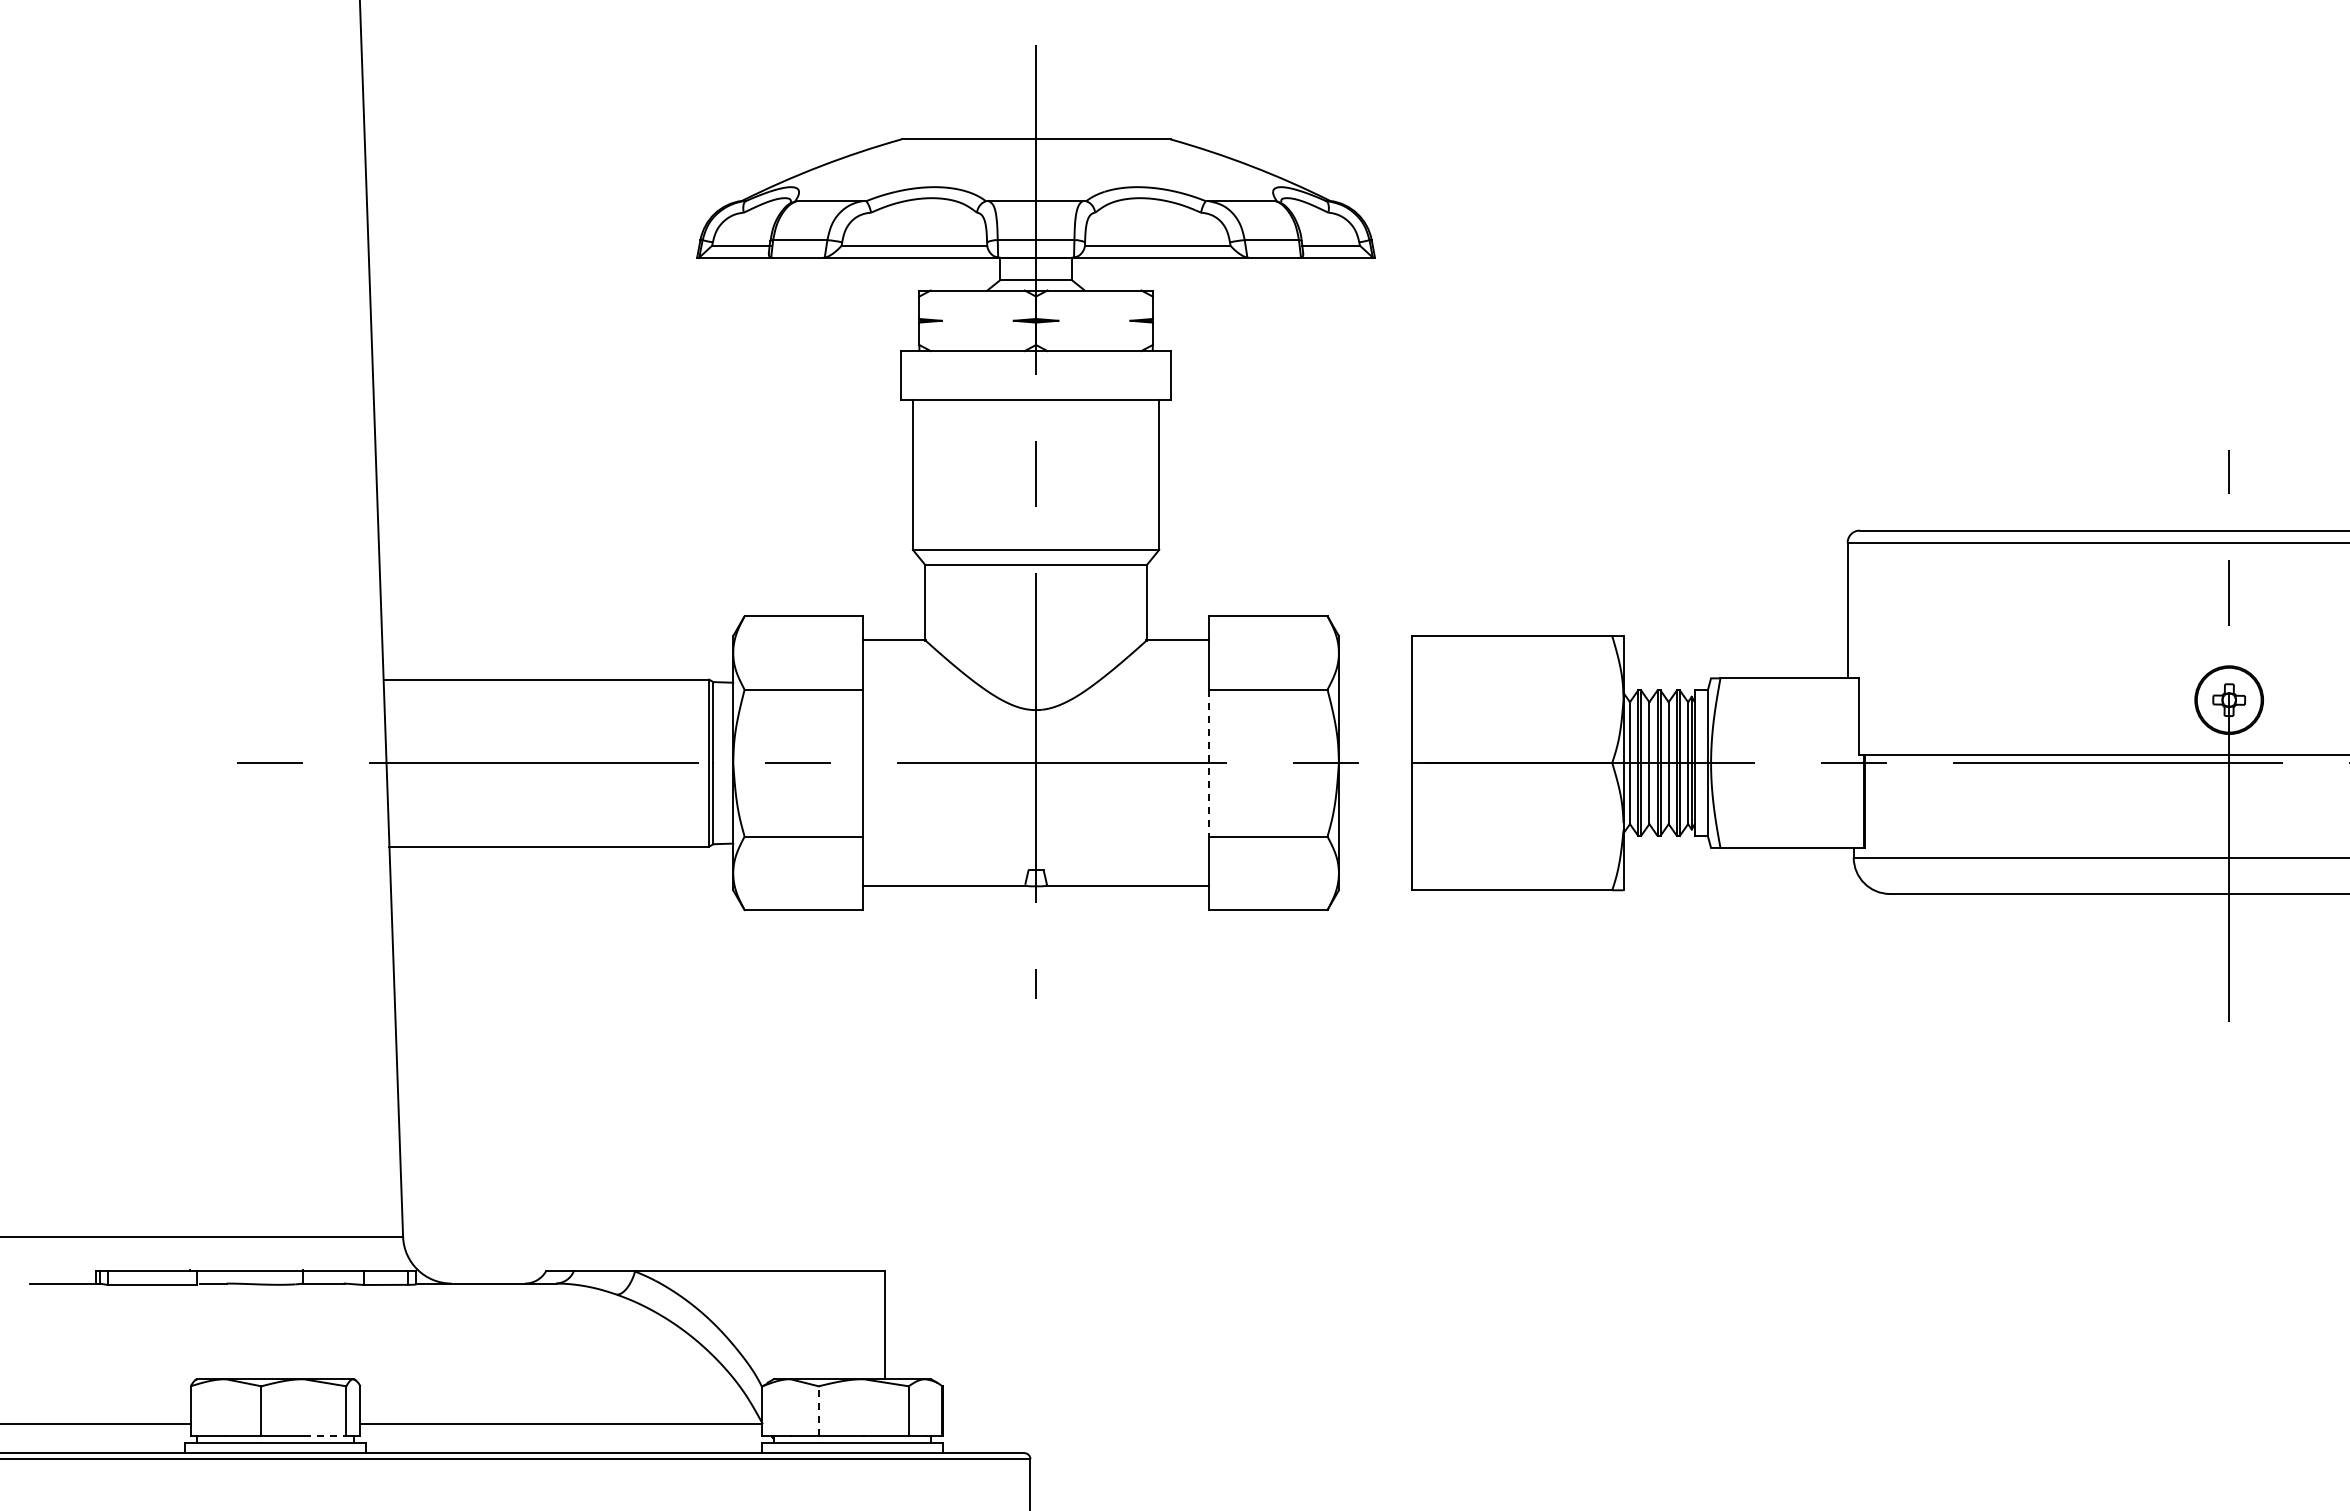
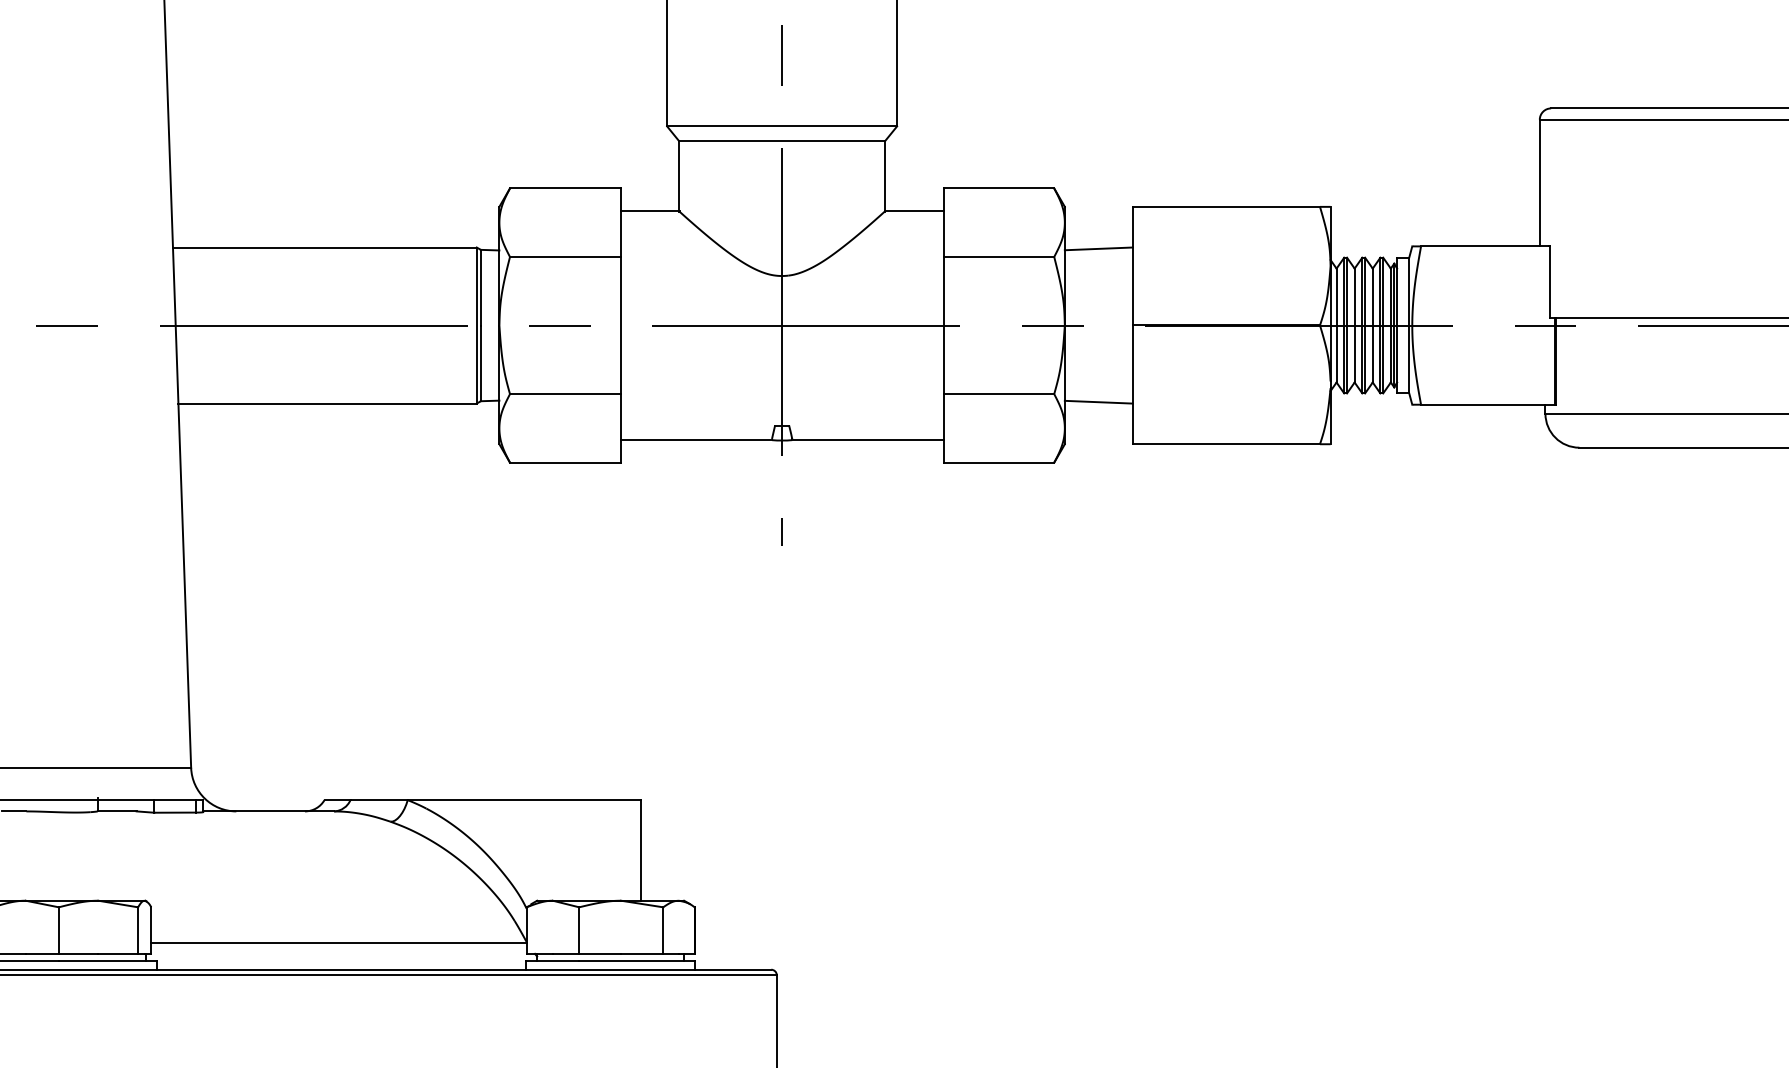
line: (1374, 680) -> (1098, 248), added
line: (1209, 763) -> (944, 325), dashed -> solid
line: (1374, 844) -> (1098, 401), added
line: (818, 1411) -> (578, 930), dashed -> solid
line: (325, 1436) -> (118, 954), dashed -> solid

